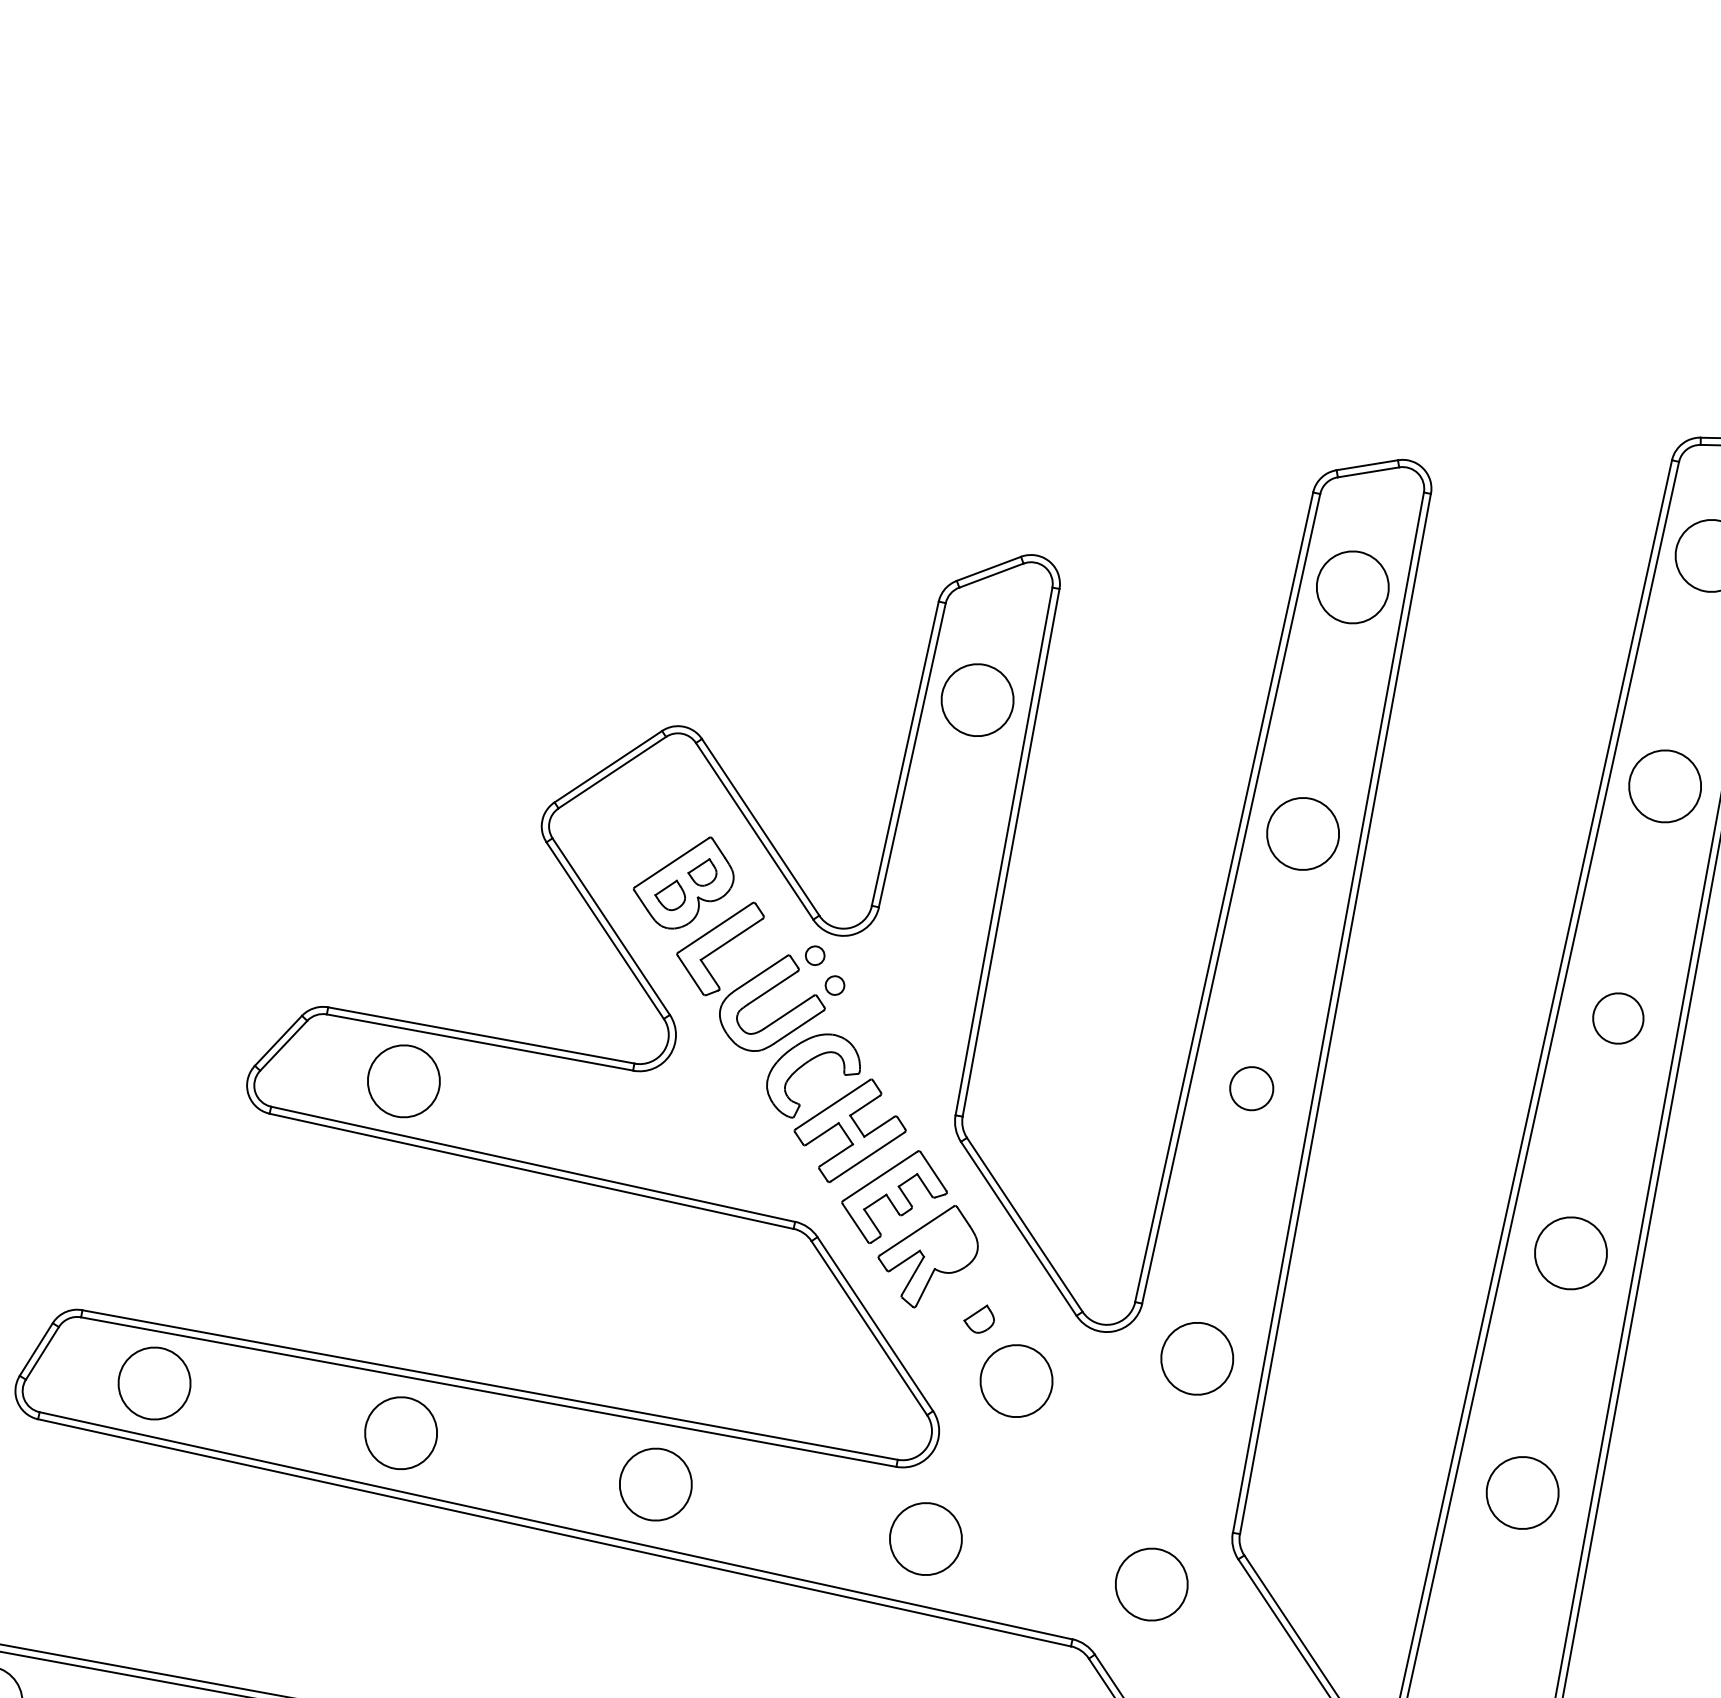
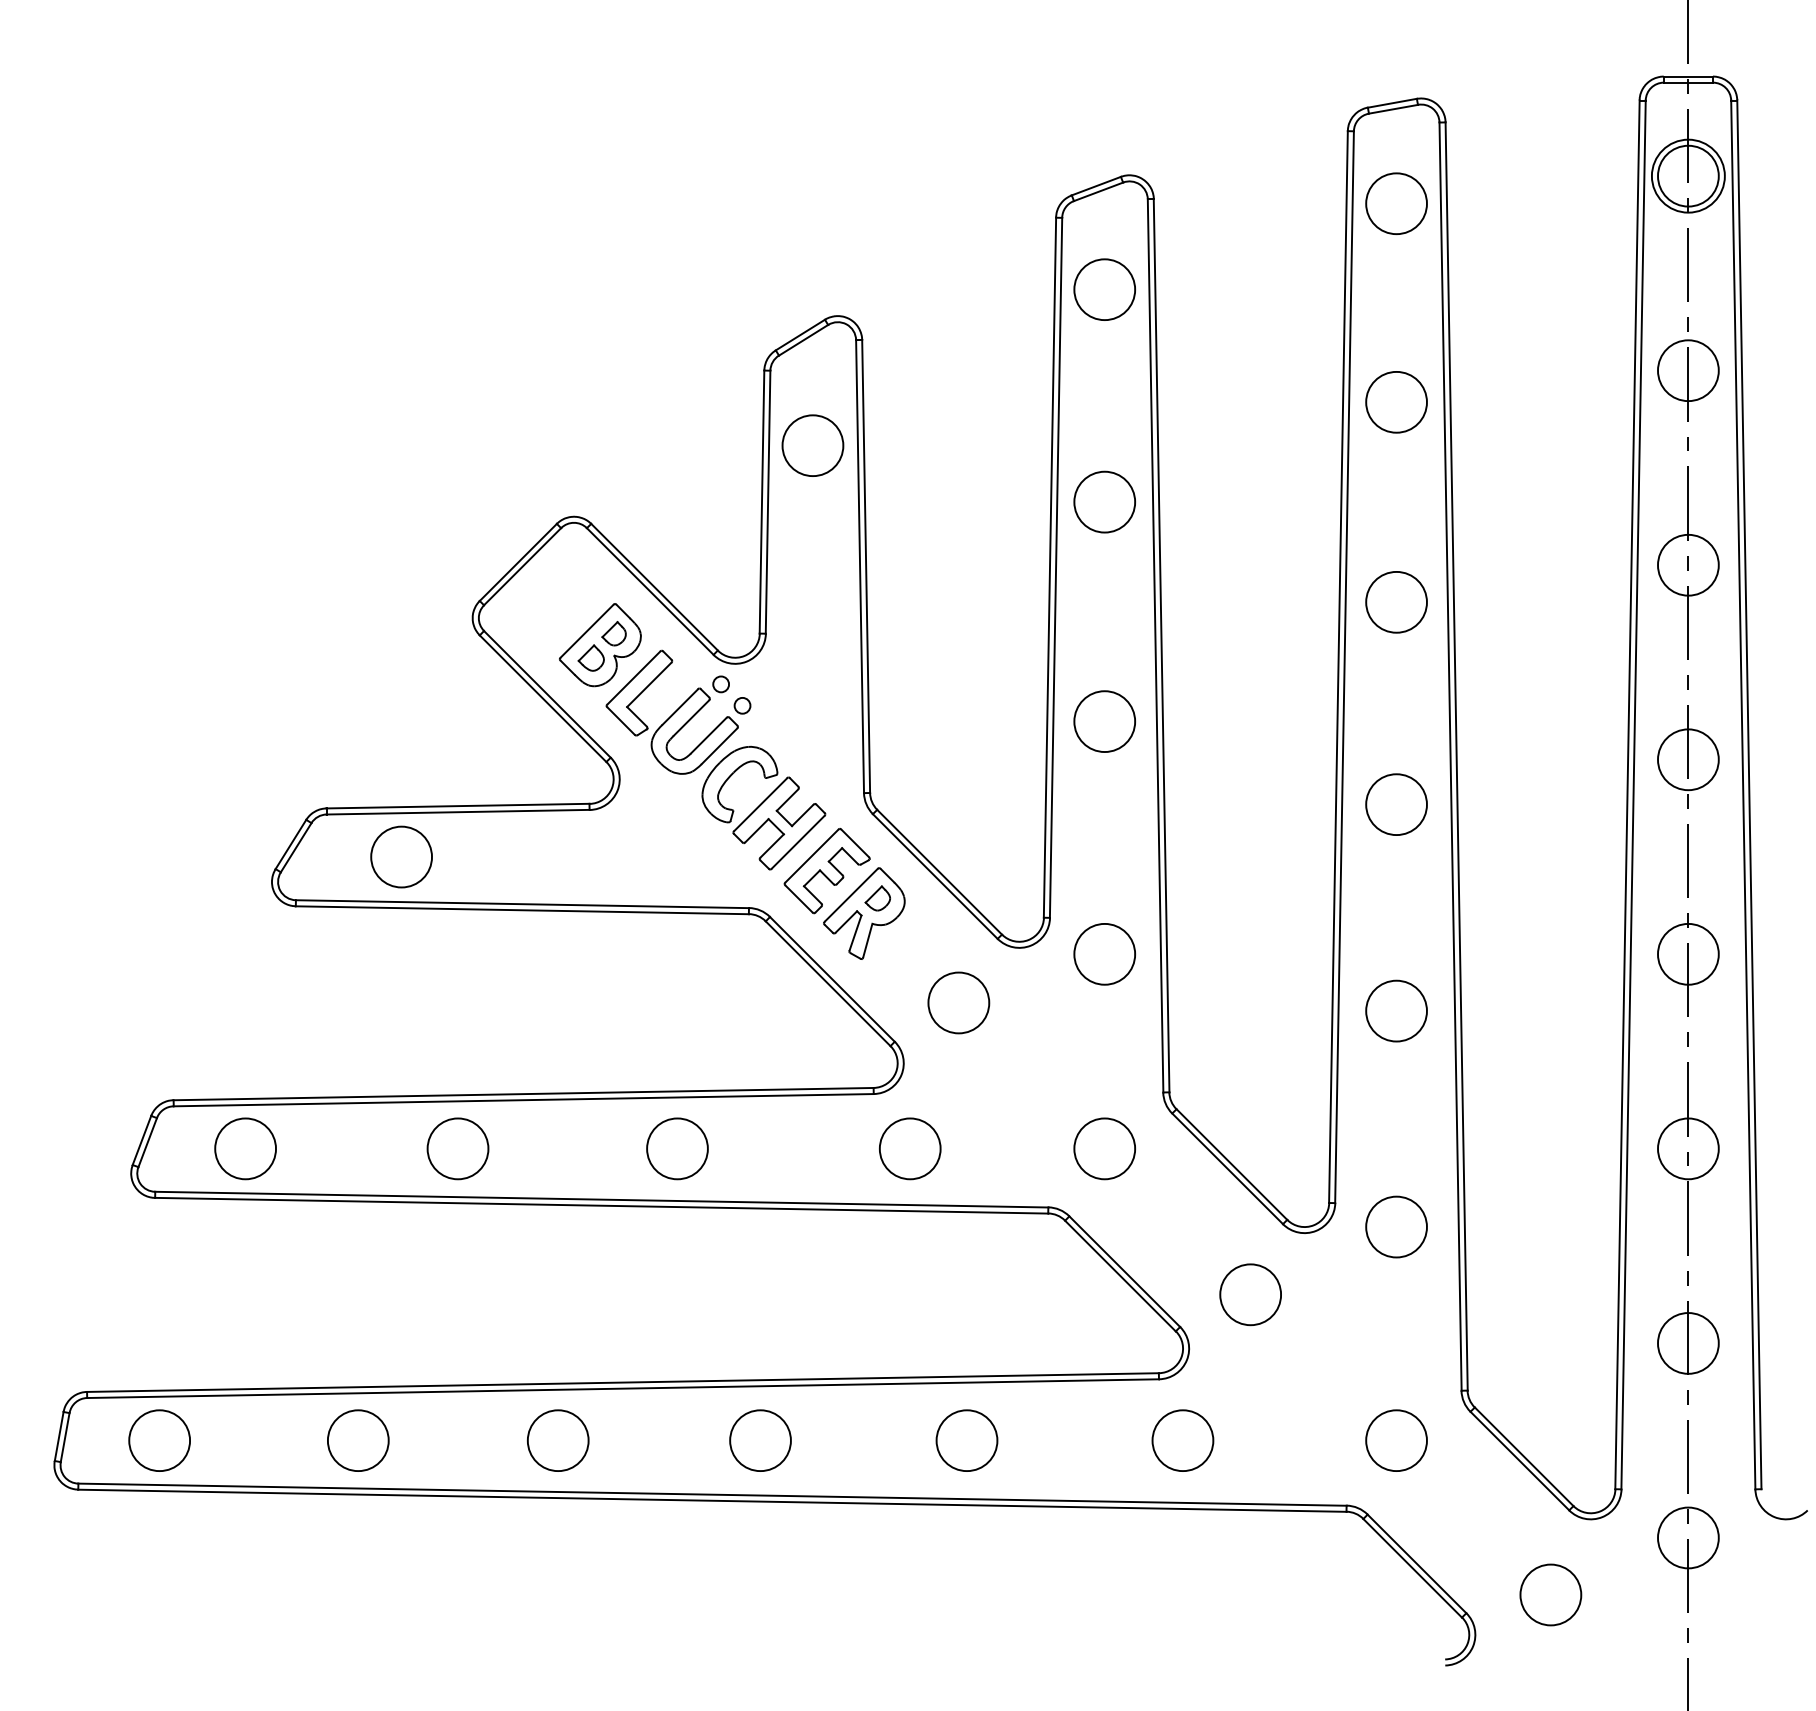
circle: (1618, 1017) -> (1396, 601), size x1.43
circle: (1251, 1088) -> (1104, 721), size x1.67
part: (979, 1318) -> (877, 898), moved

